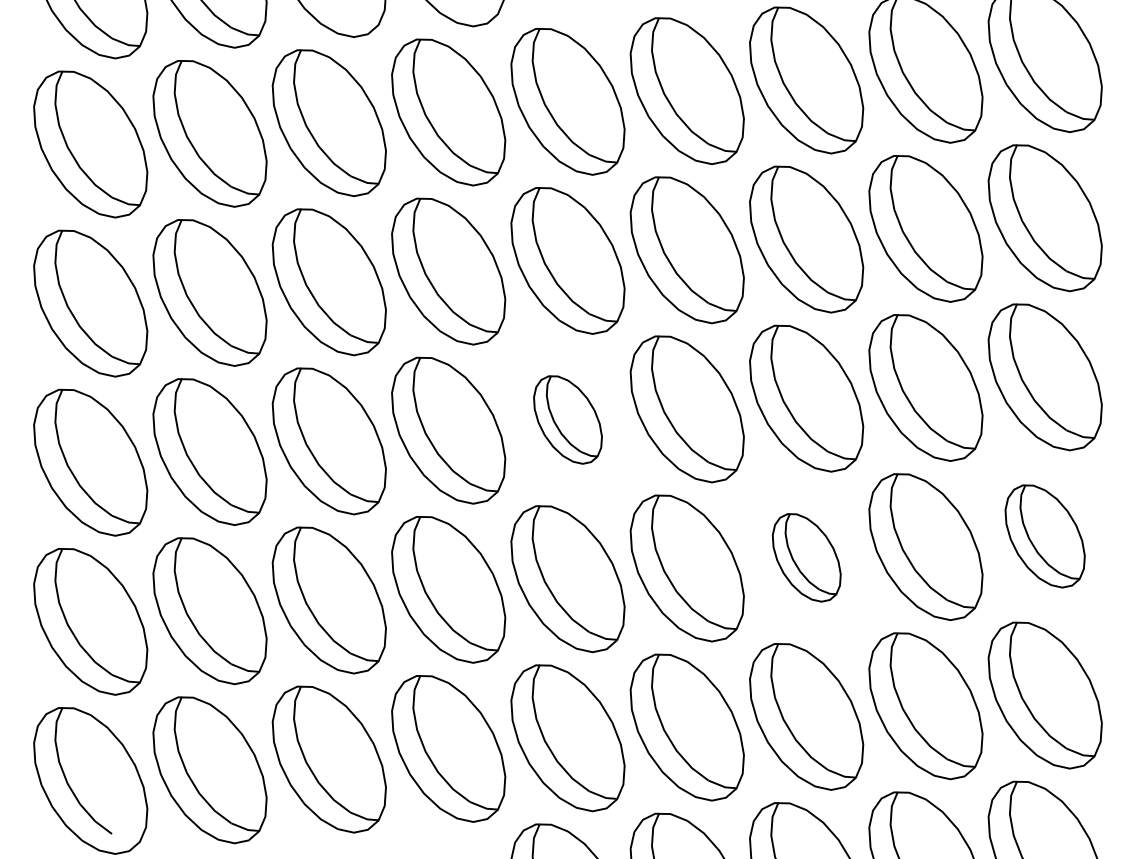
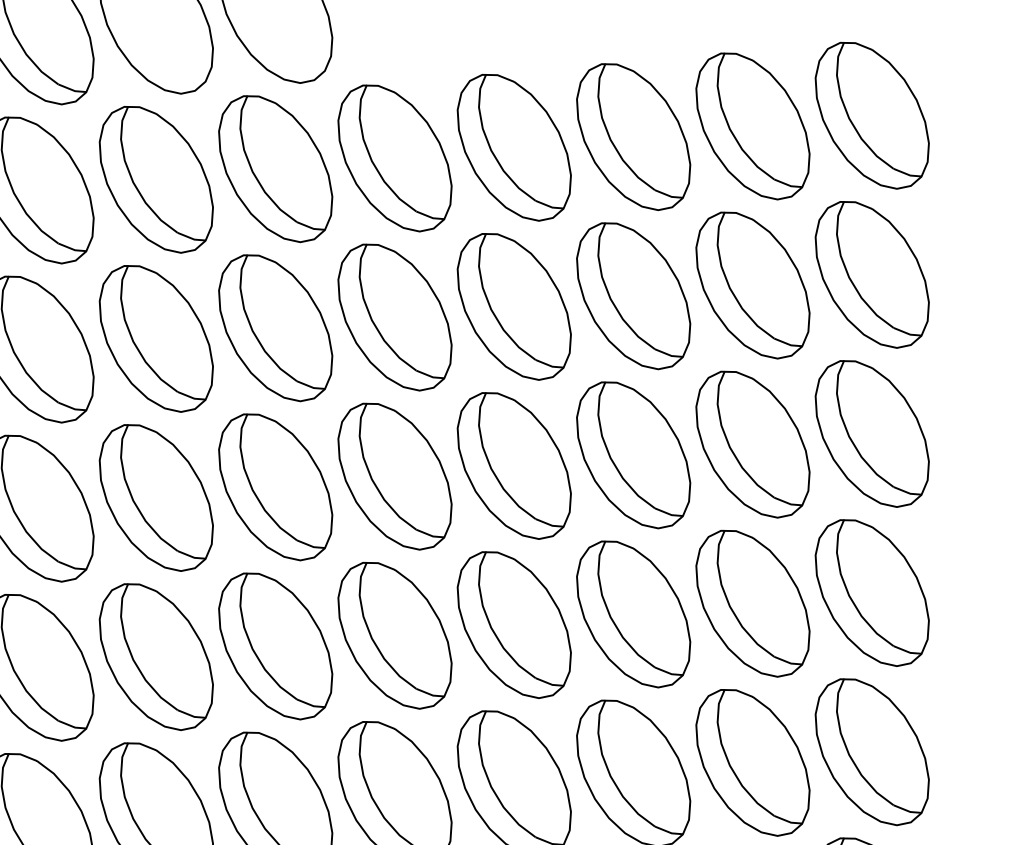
part: (567, 419) -> (394, 476), size x1.67
part: (1044, 536) -> (871, 593), size x1.43
part: (806, 557) -> (633, 614), size x1.67

